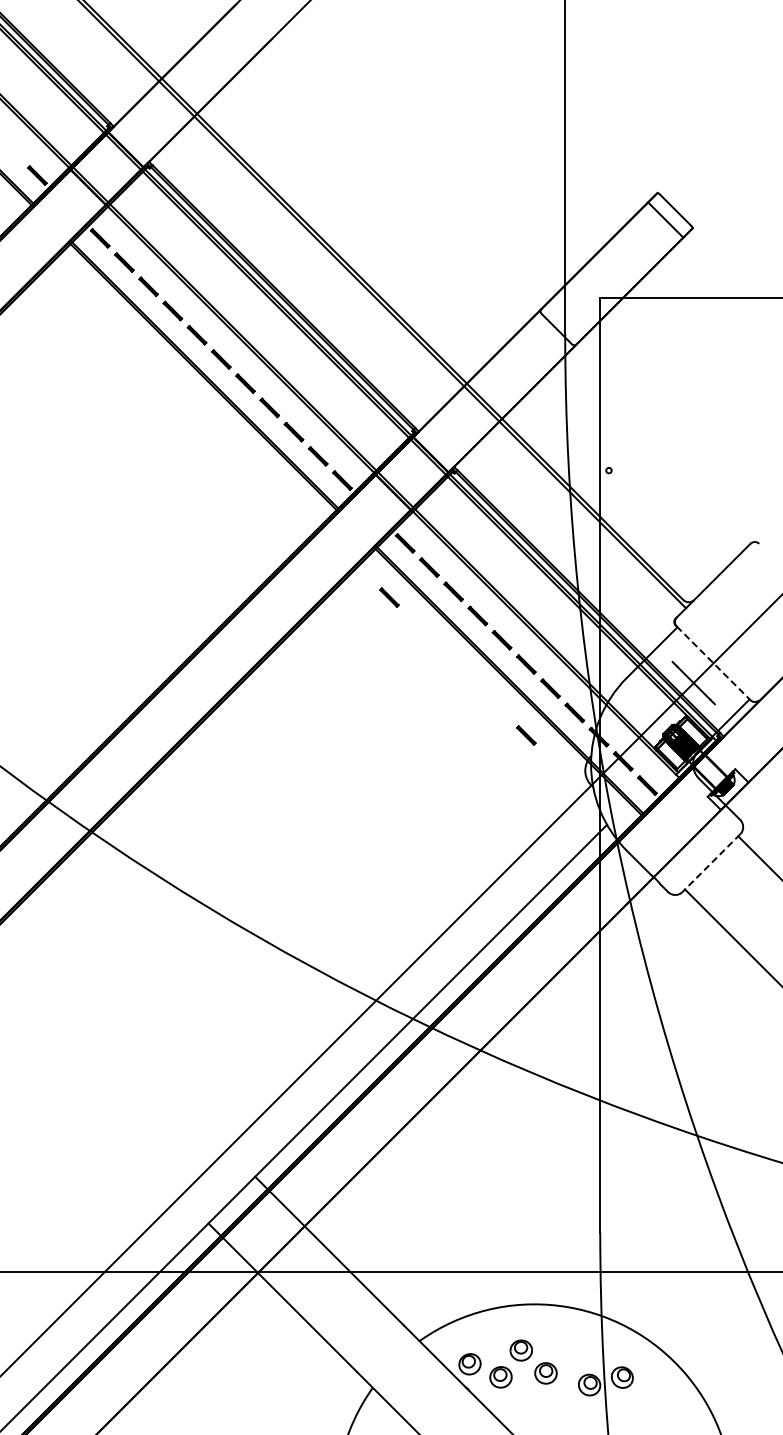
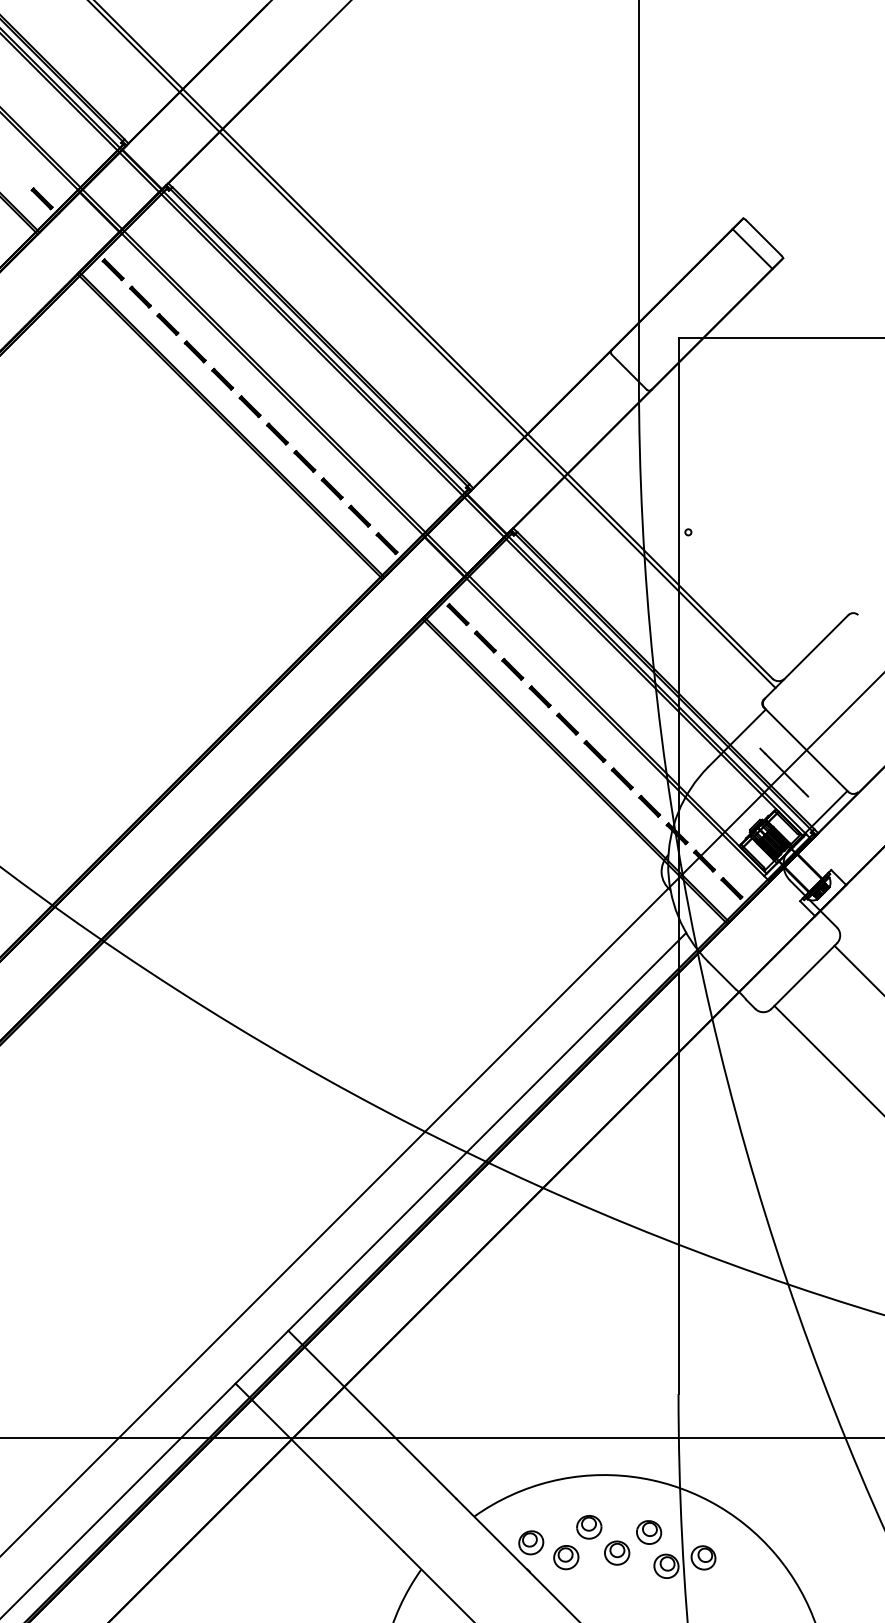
line: (389, 597) -> (440, 675), removed
line: (713, 663) -> (806, 750), dashed -> solid
line: (526, 735) -> (595, 831), removed
line: (711, 863) -> (804, 976), dashed -> solid
part: (573, 1355) -> (648, 1532), added

